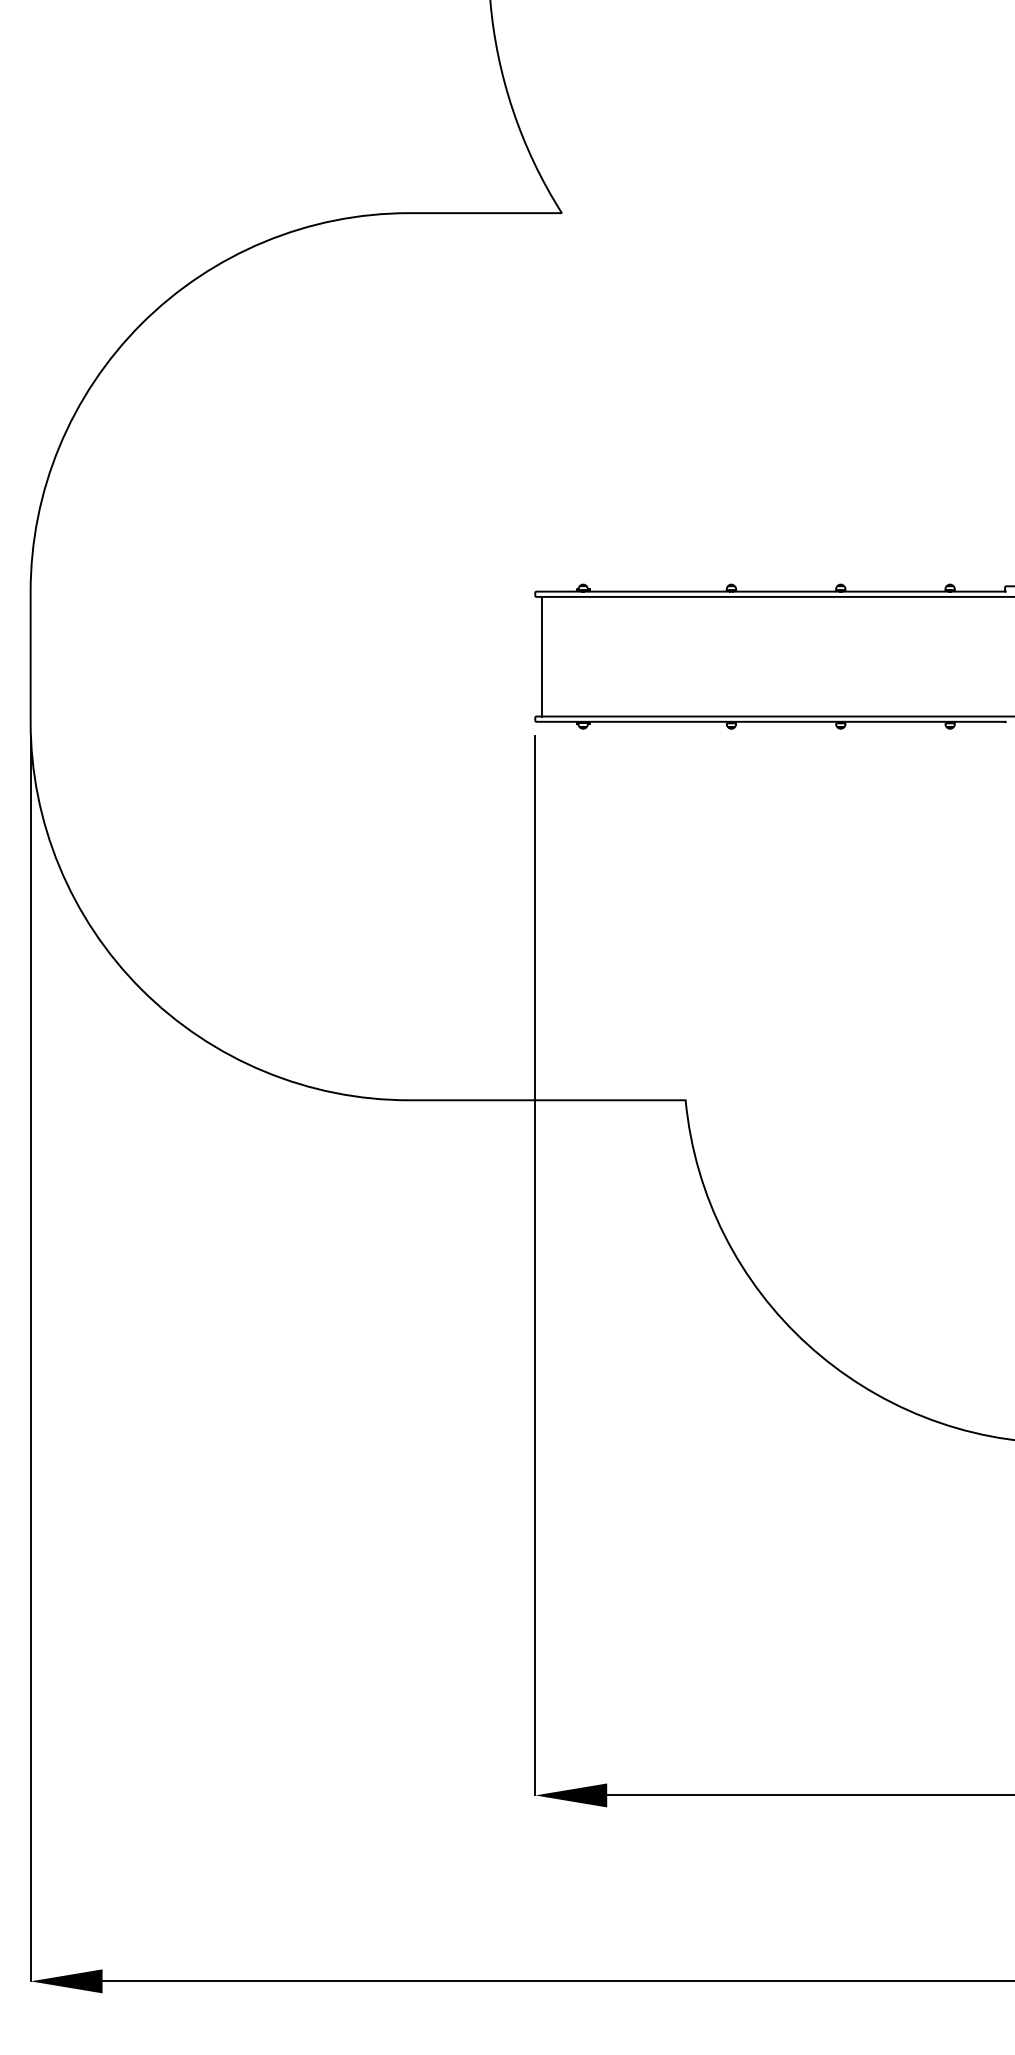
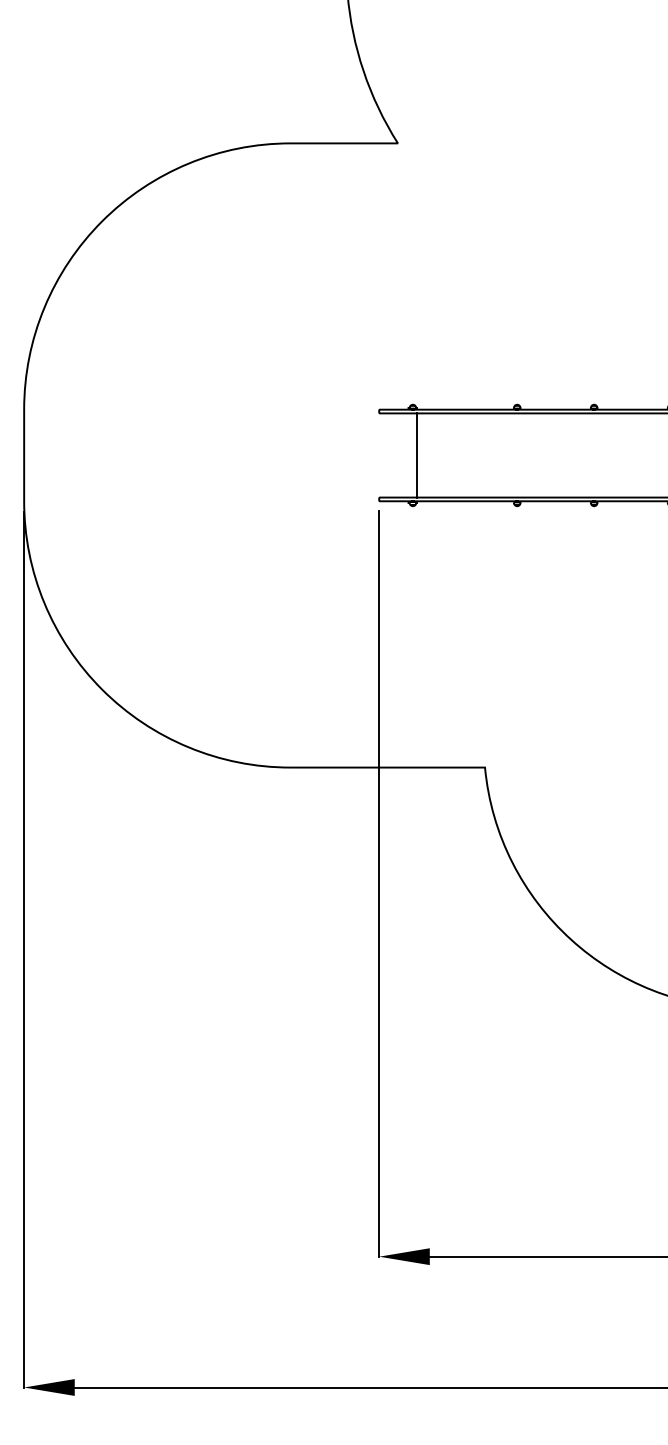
line: (542, 656) -> (417, 455), moved

